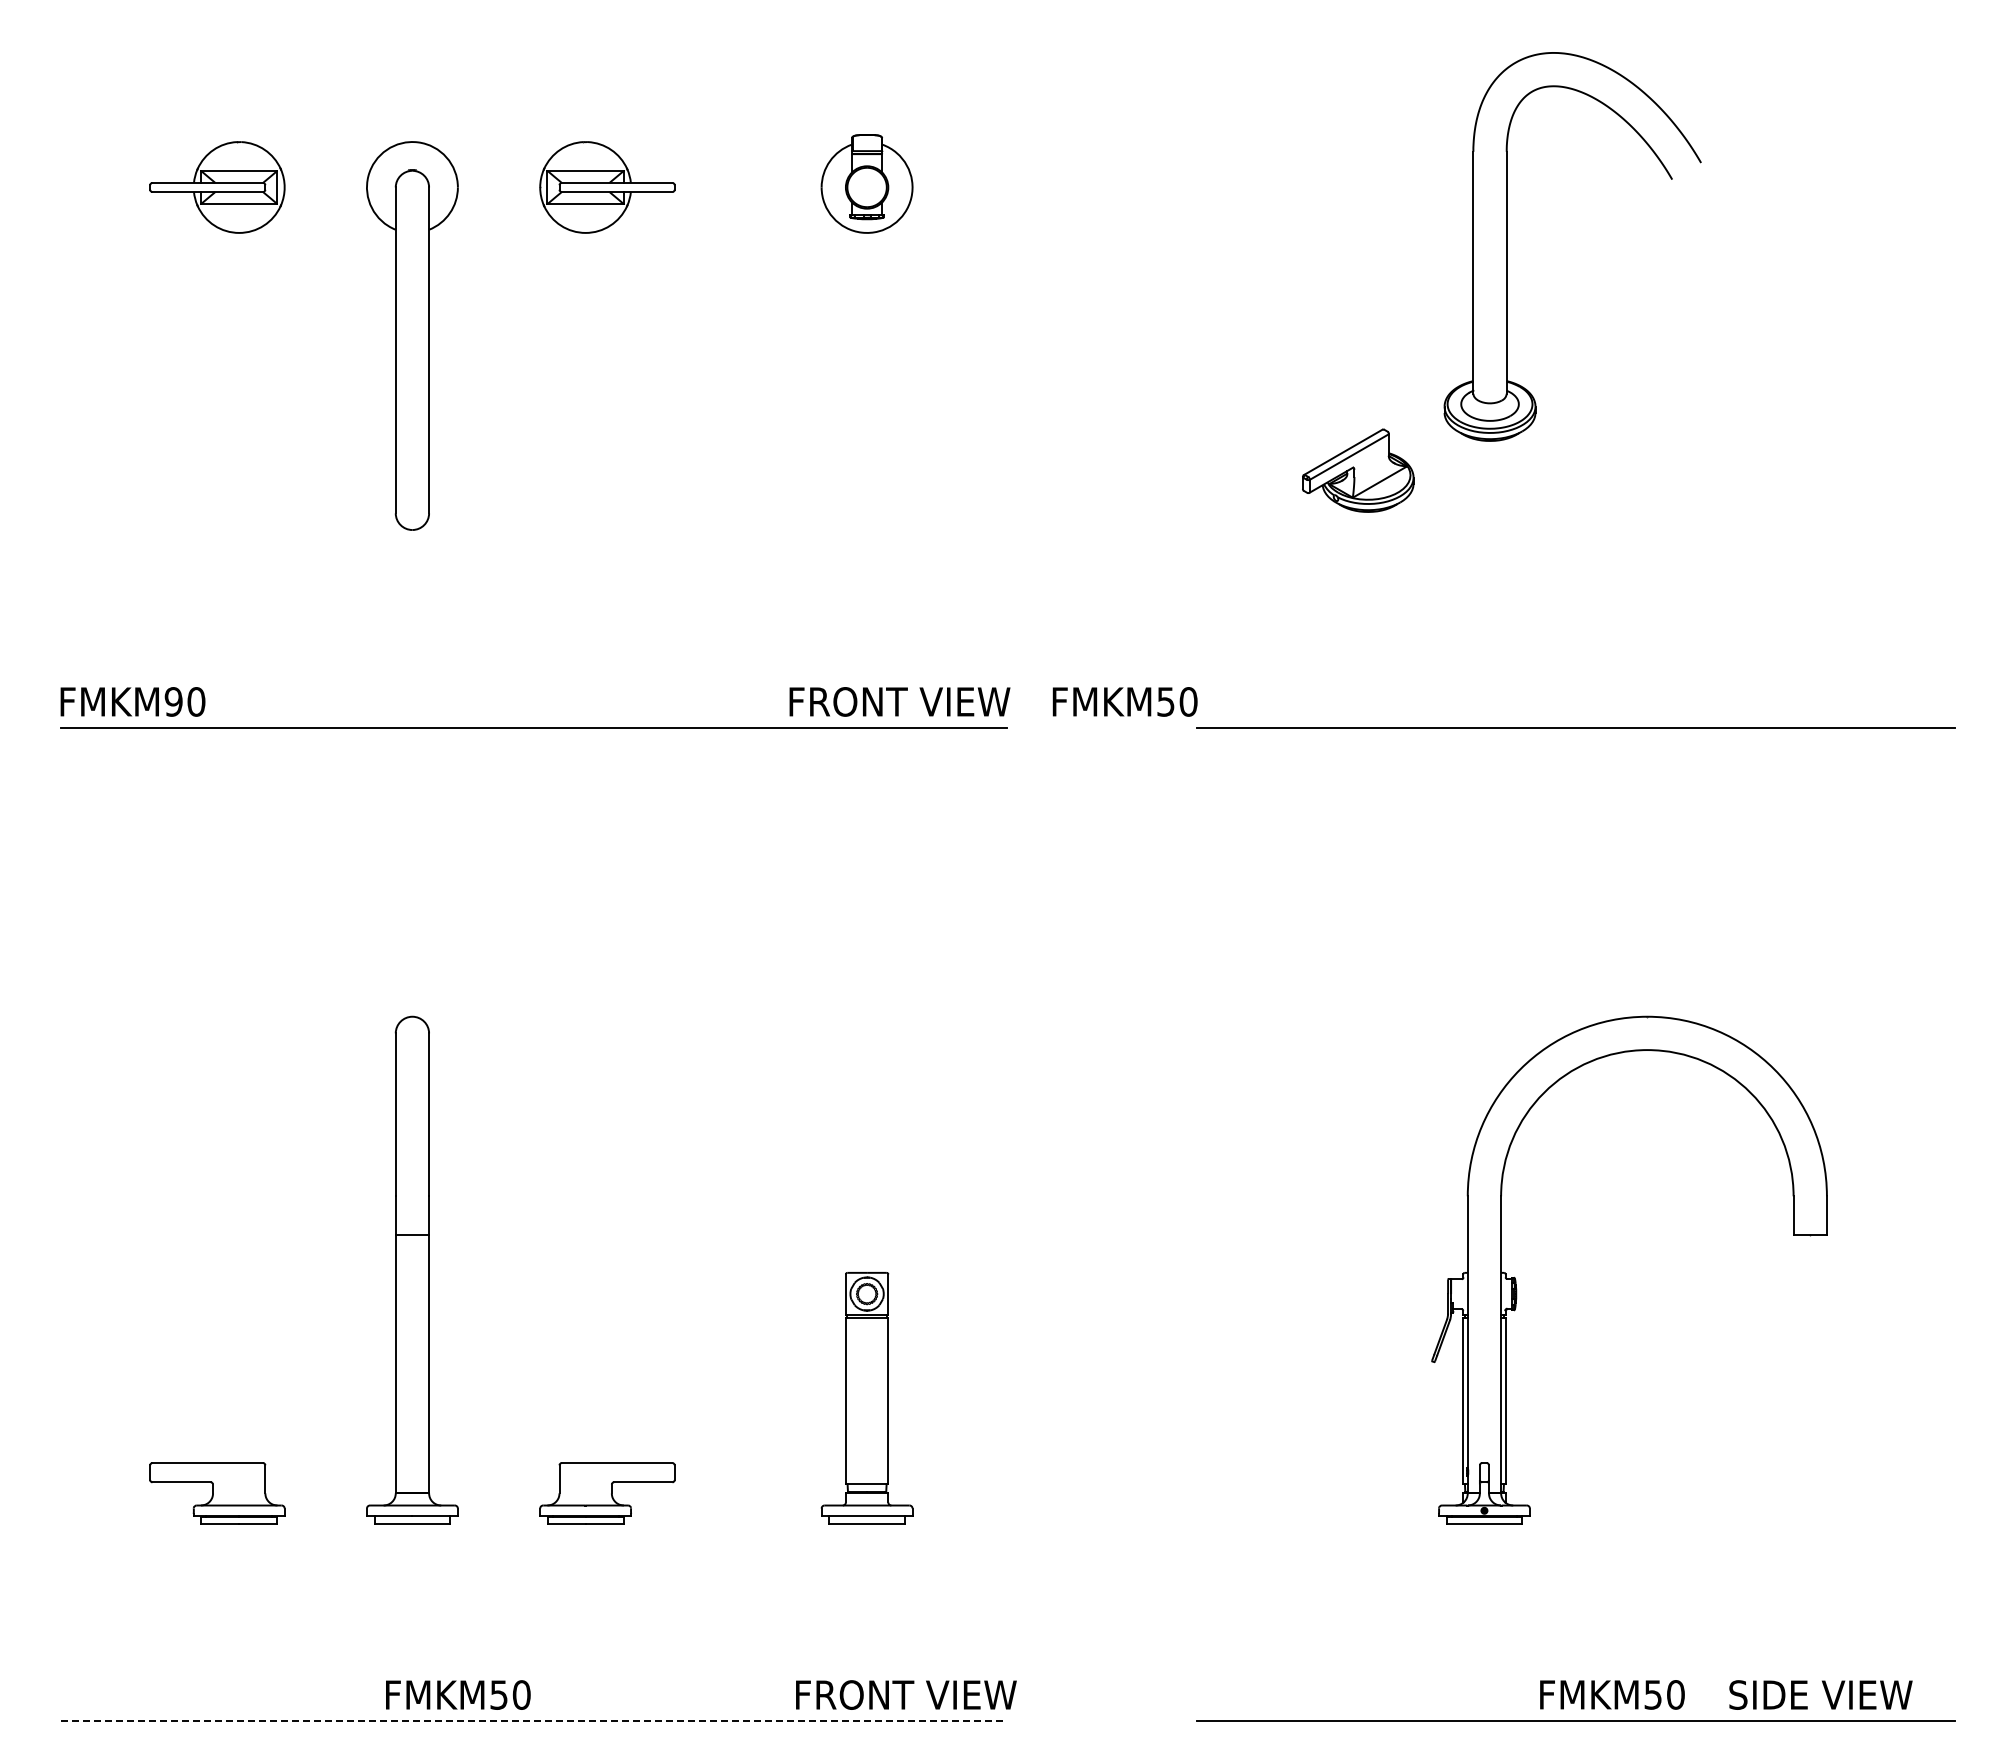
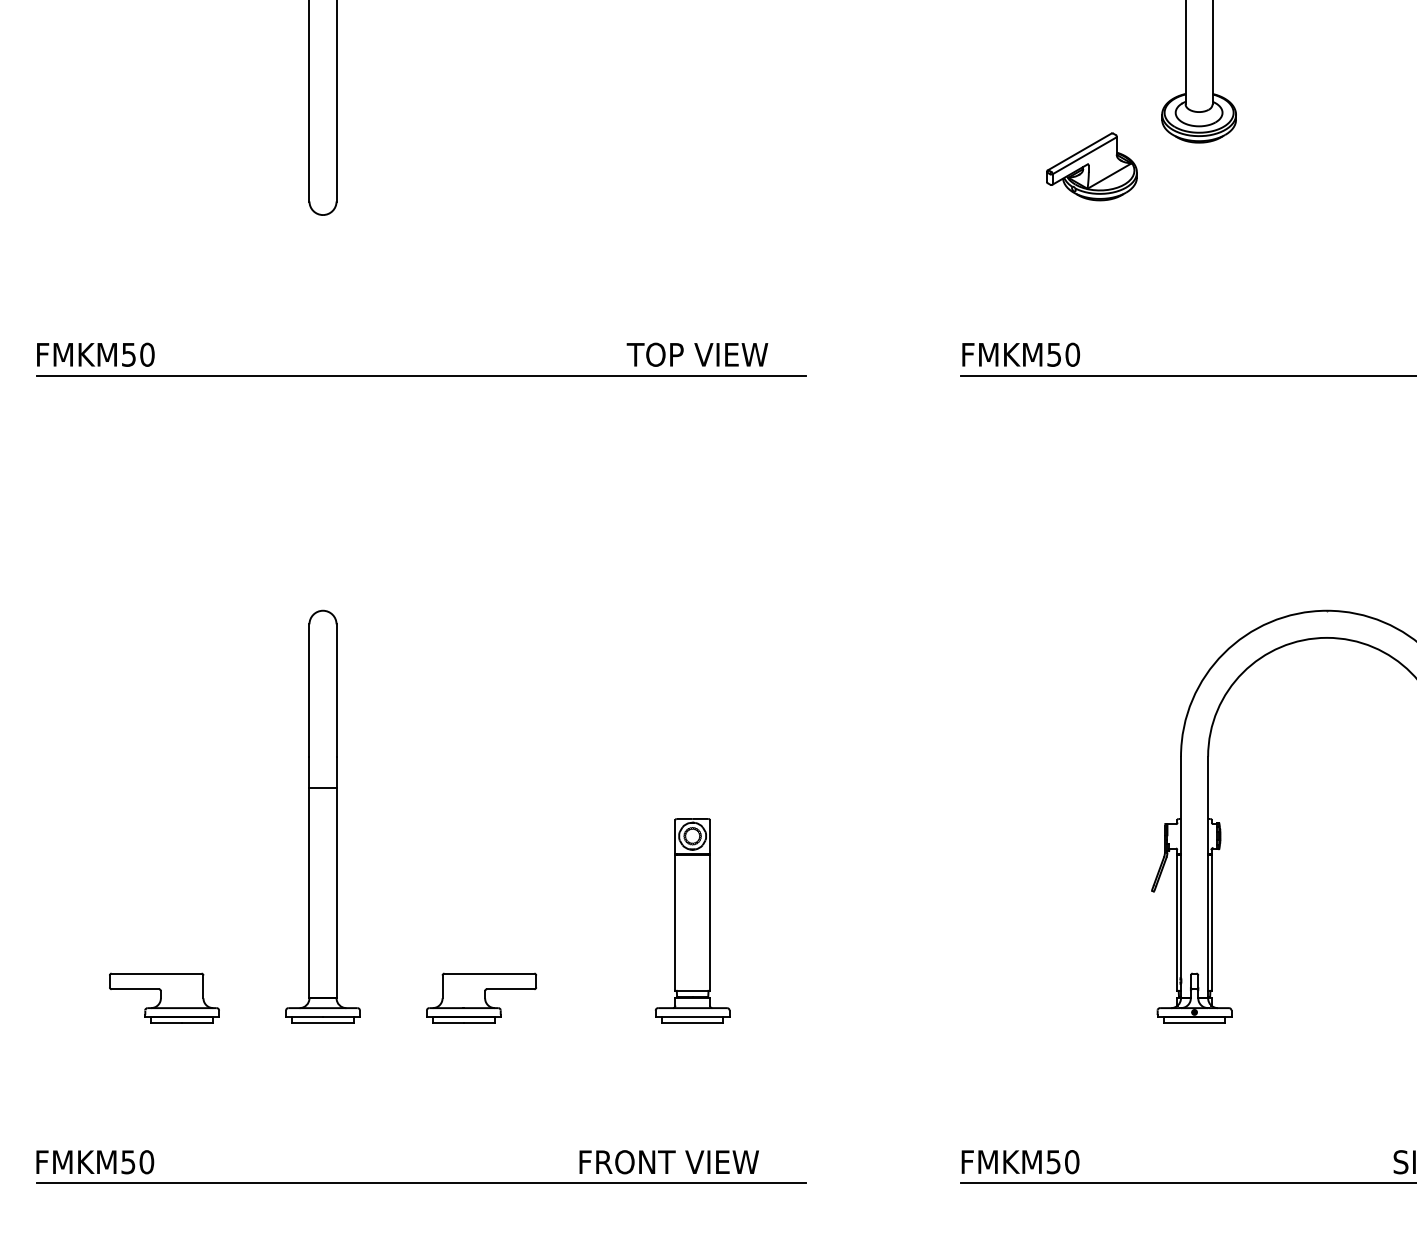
text: (173, 701) -> (128, 354), FMKM90 -> FMKM50
text: (898, 701) -> (718, 354), FRONT VIEW -> TOP VIEW
text: (1124, 701) -> (1020, 354), moved
text: (458, 1694) -> (95, 1161), moved
text: (906, 1694) -> (669, 1161), moved
text: (1612, 1694) -> (1020, 1161), moved
line: (533, 1720) -> (421, 1182), dashed -> solid

